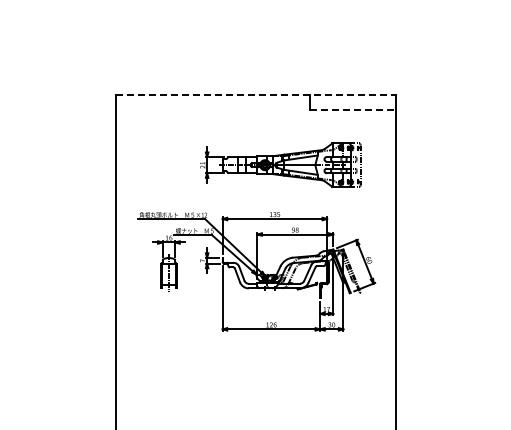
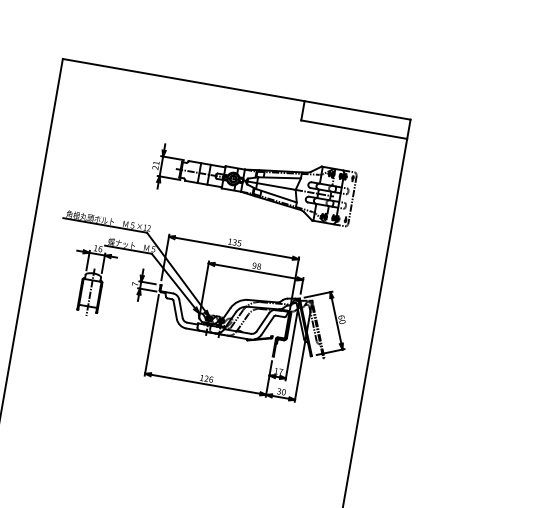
line: (255, 94) -> (236, 89), dashed -> solid
line: (352, 110) -> (353, 130), dashed -> solid

